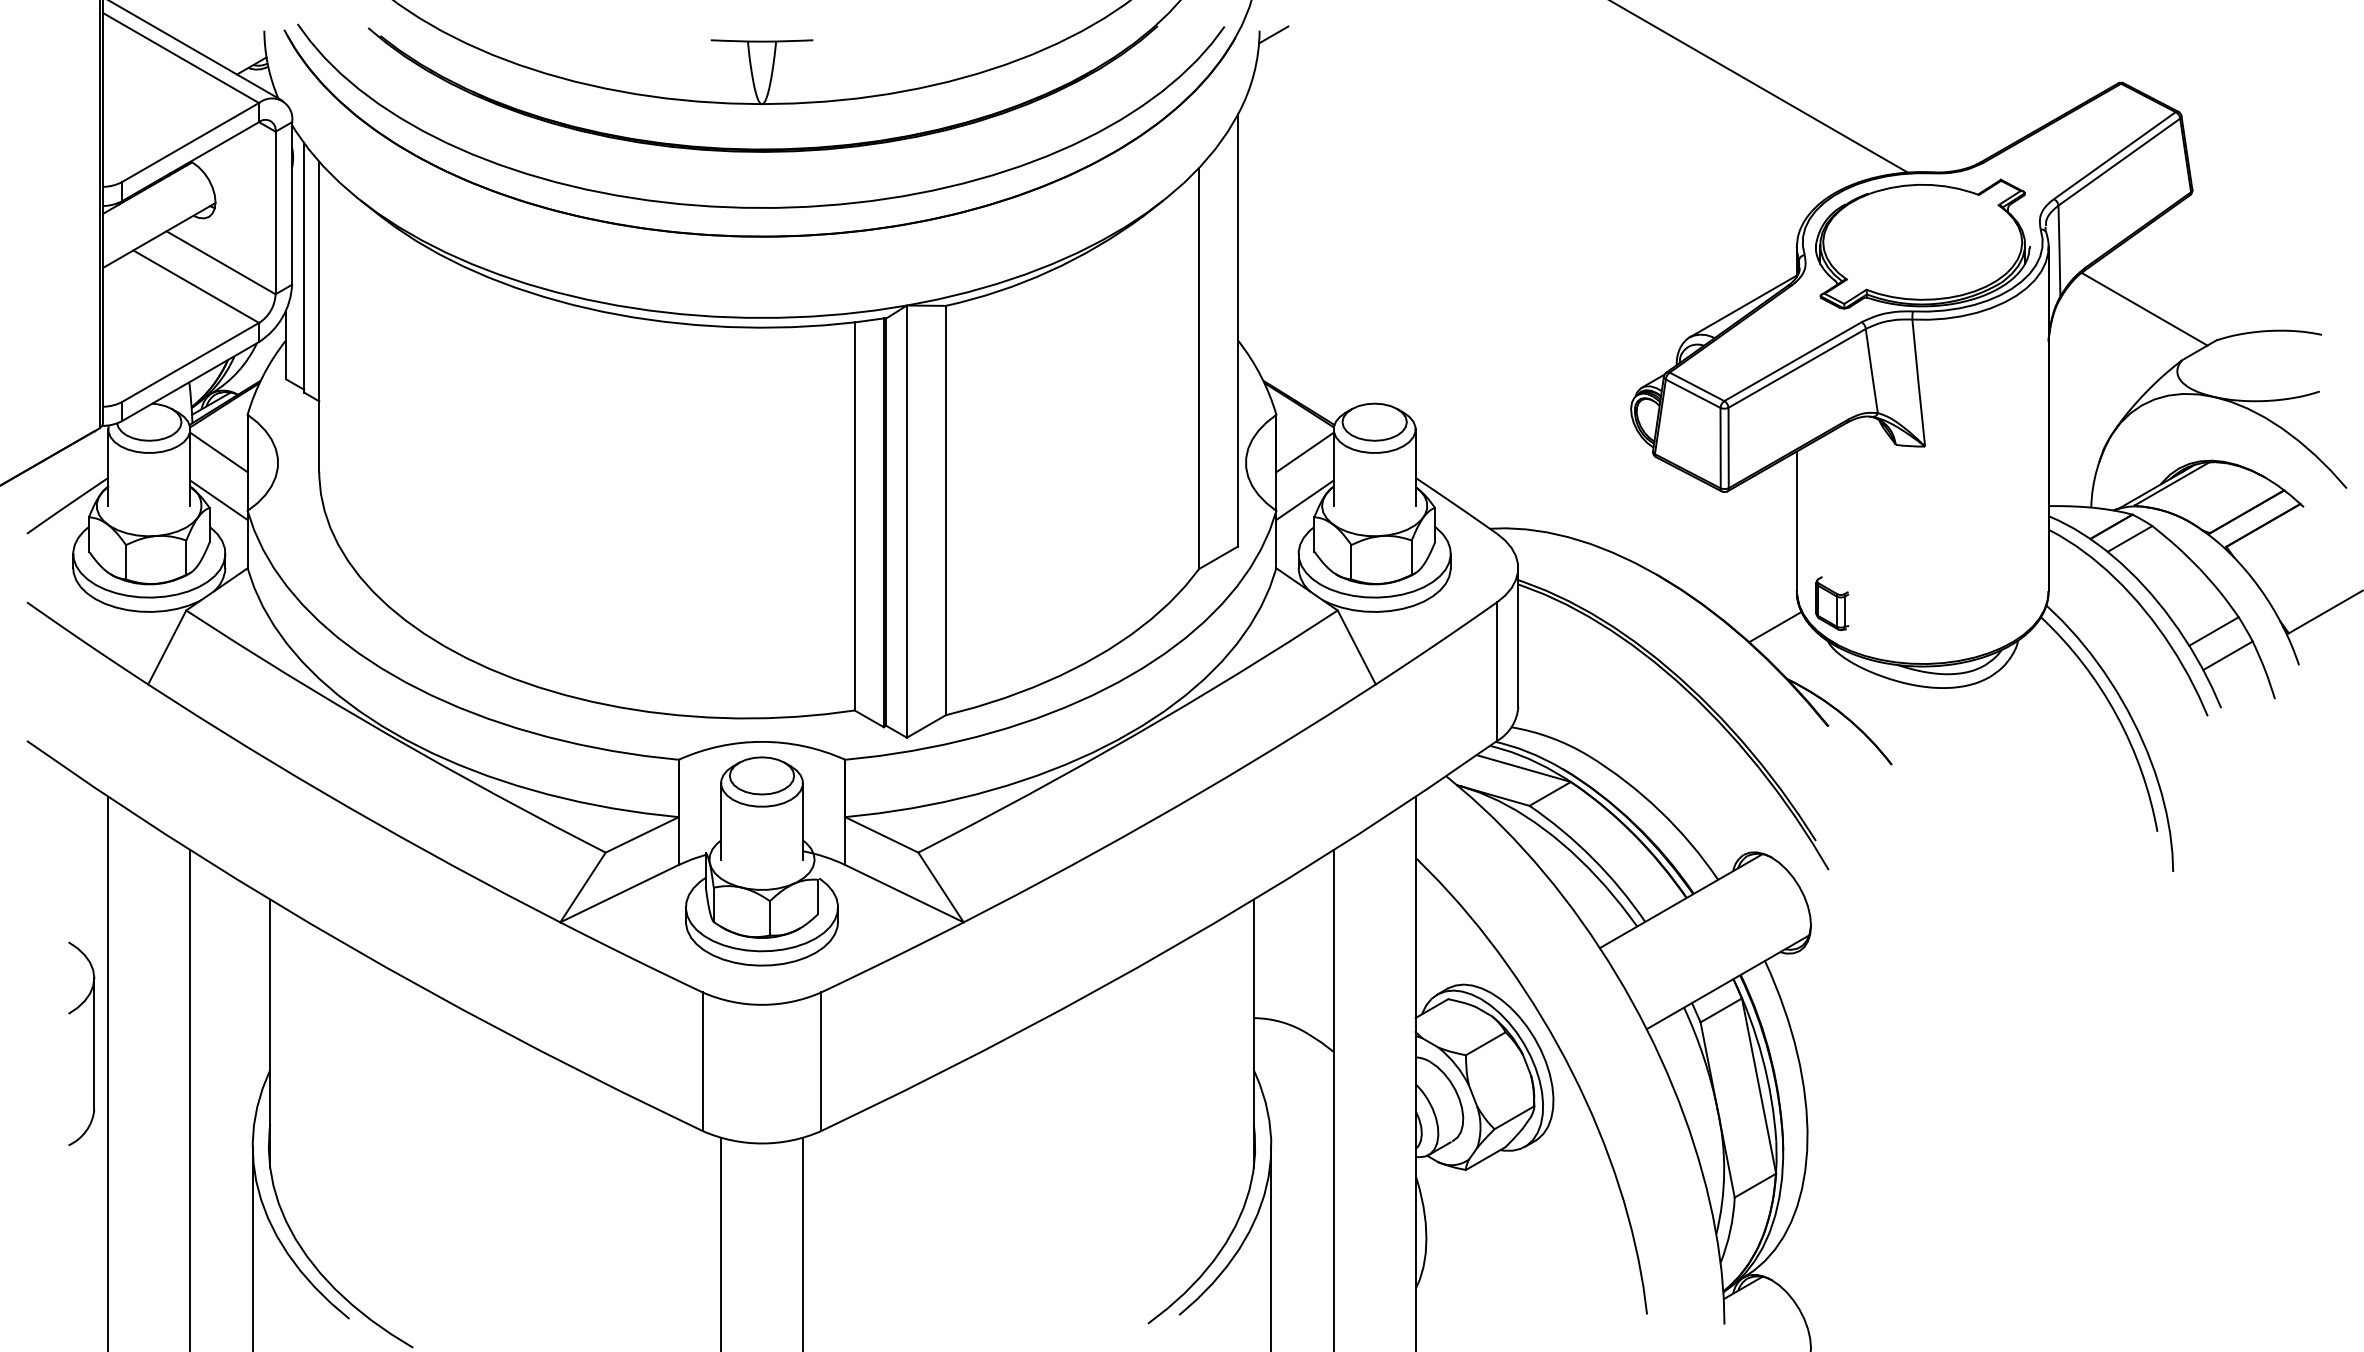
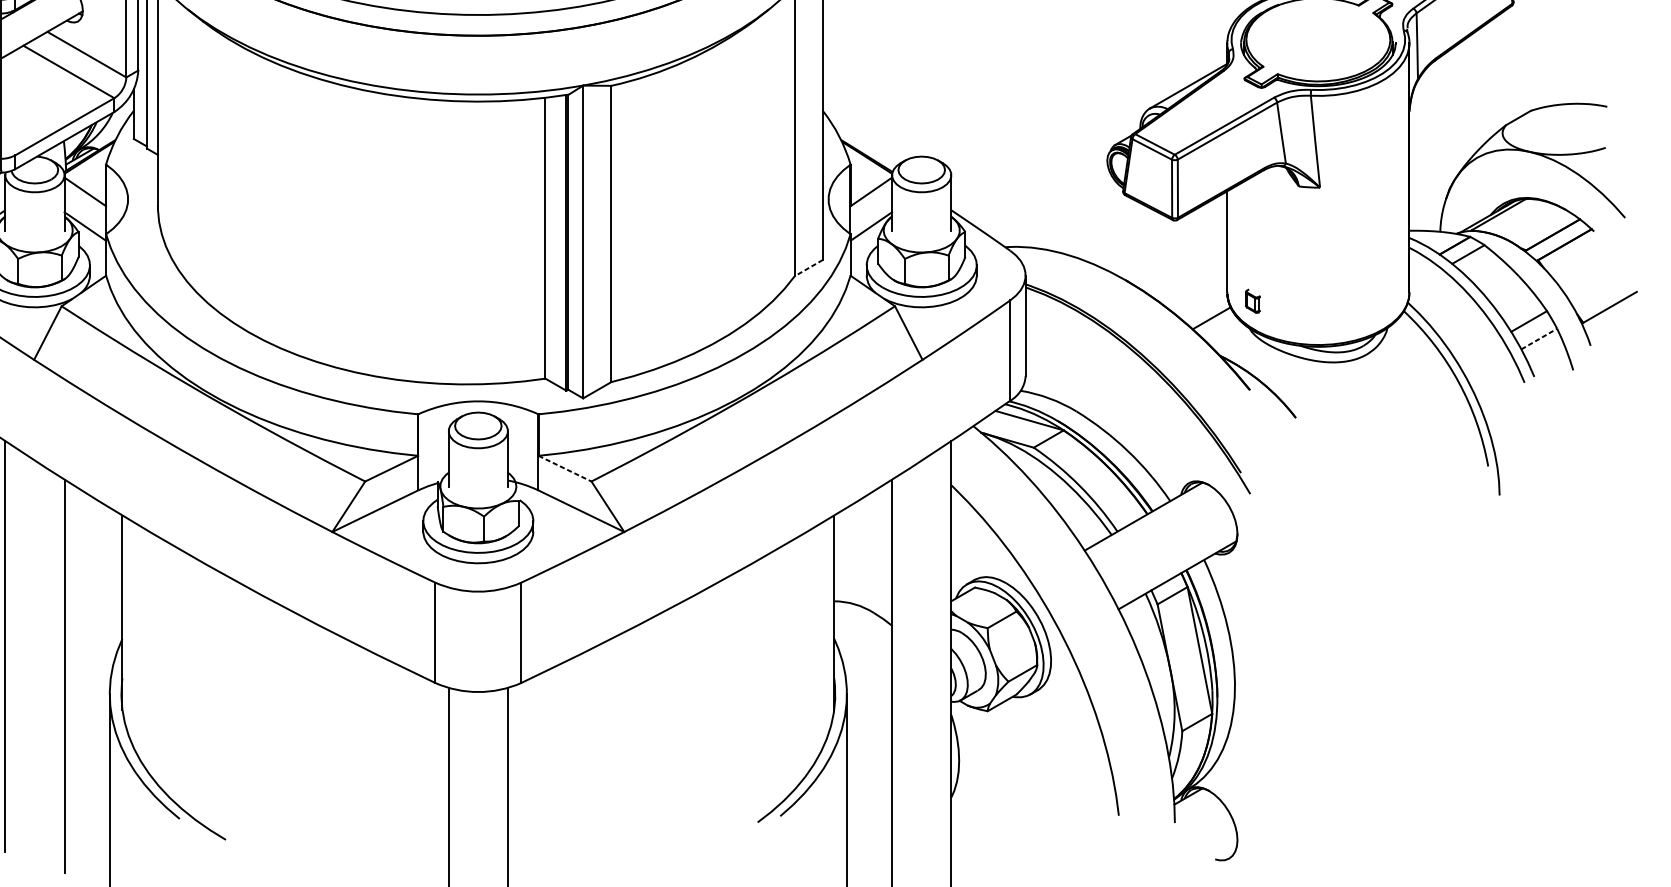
line: (2144, 308) -> (1478, 87), removed
line: (1218, 558) -> (808, 268), solid -> dashed
part: (1832, 603) -> (1253, 301), size x0.6
line: (2228, 655) -> (1539, 338), solid -> dashed
line: (881, 834) -> (564, 468), solid -> dashed

